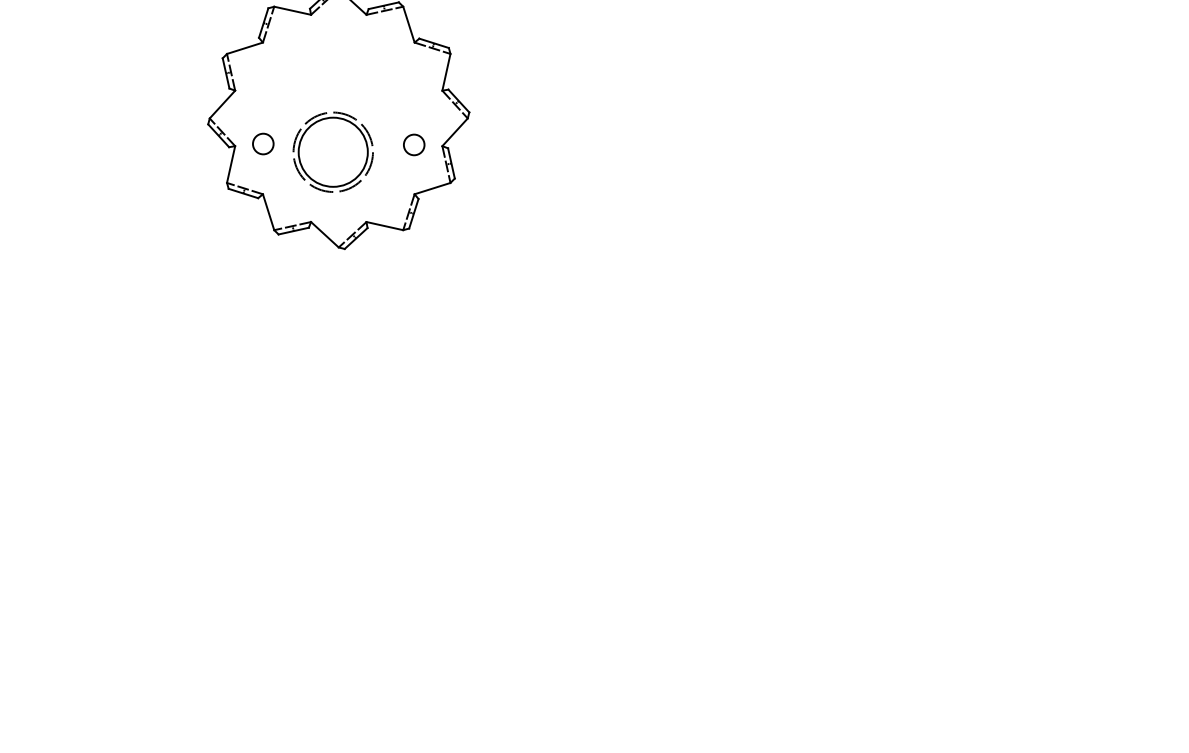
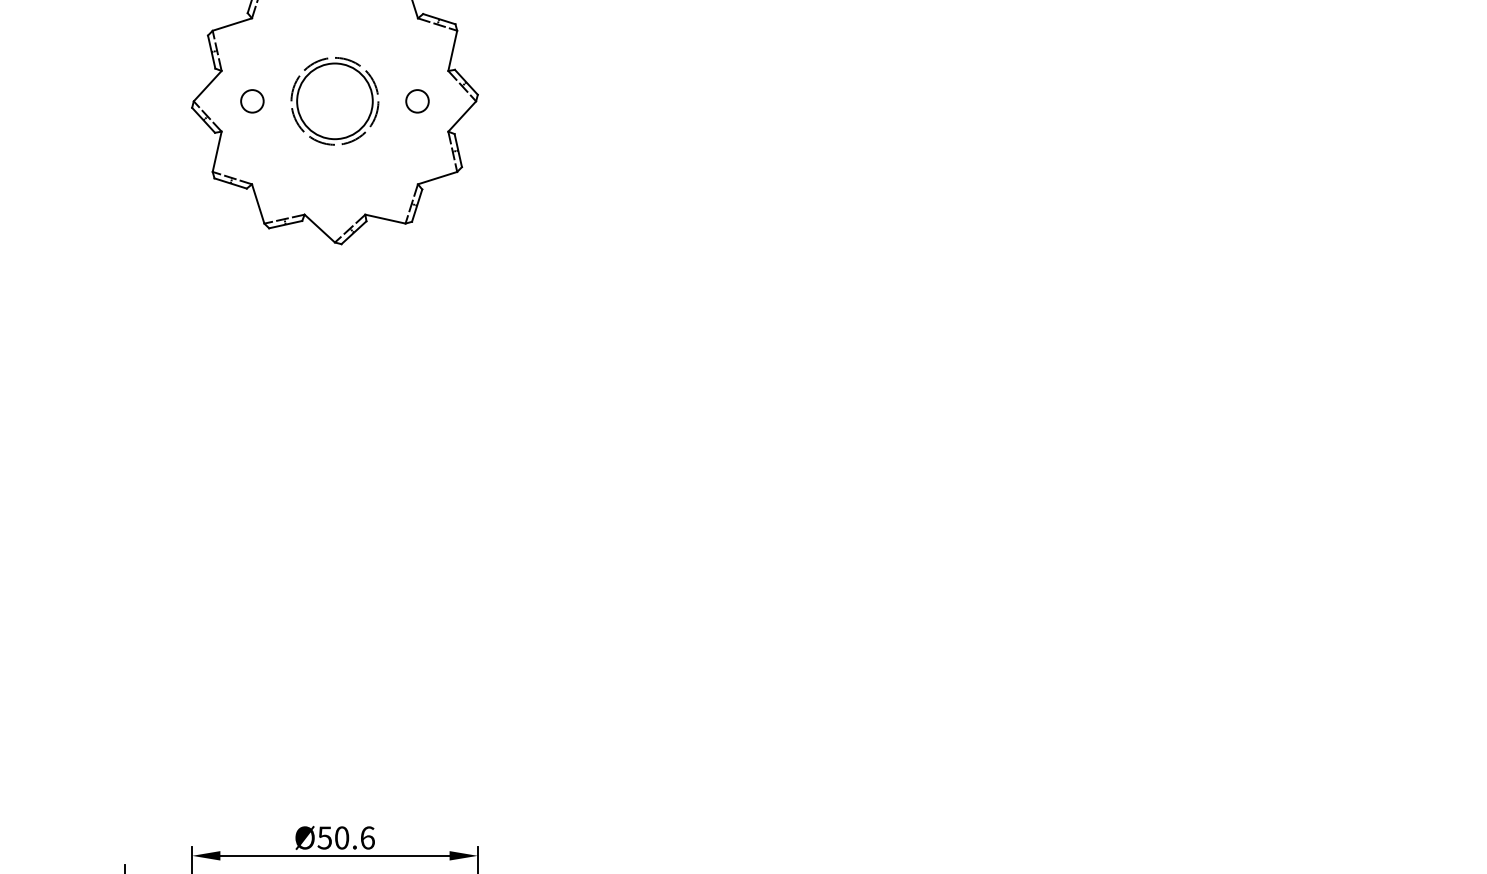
circle: (263, 144) -> (252, 101), moved
circle: (414, 145) -> (417, 101), moved
part: (332, 152) -> (334, 101), moved

